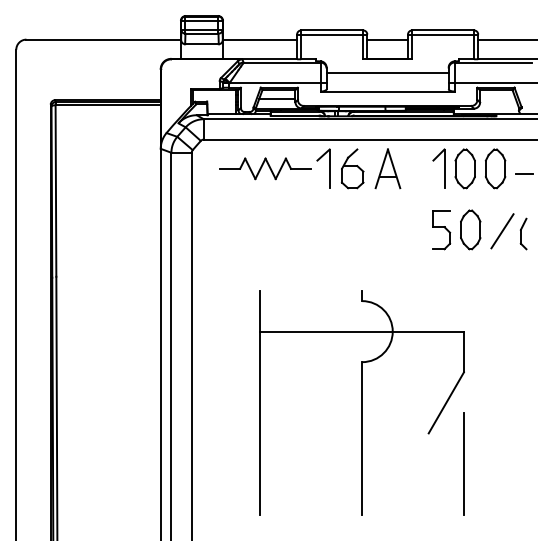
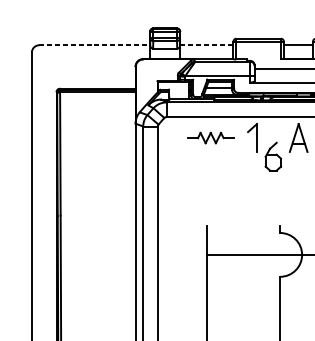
line: (104, 39) -> (95, 45), solid -> dashed
line: (260, 39) -> (207, 45), solid -> dashed
part: (265, 168) -> (210, 137), size x0.7
part: (352, 168) -> (273, 156), moved

